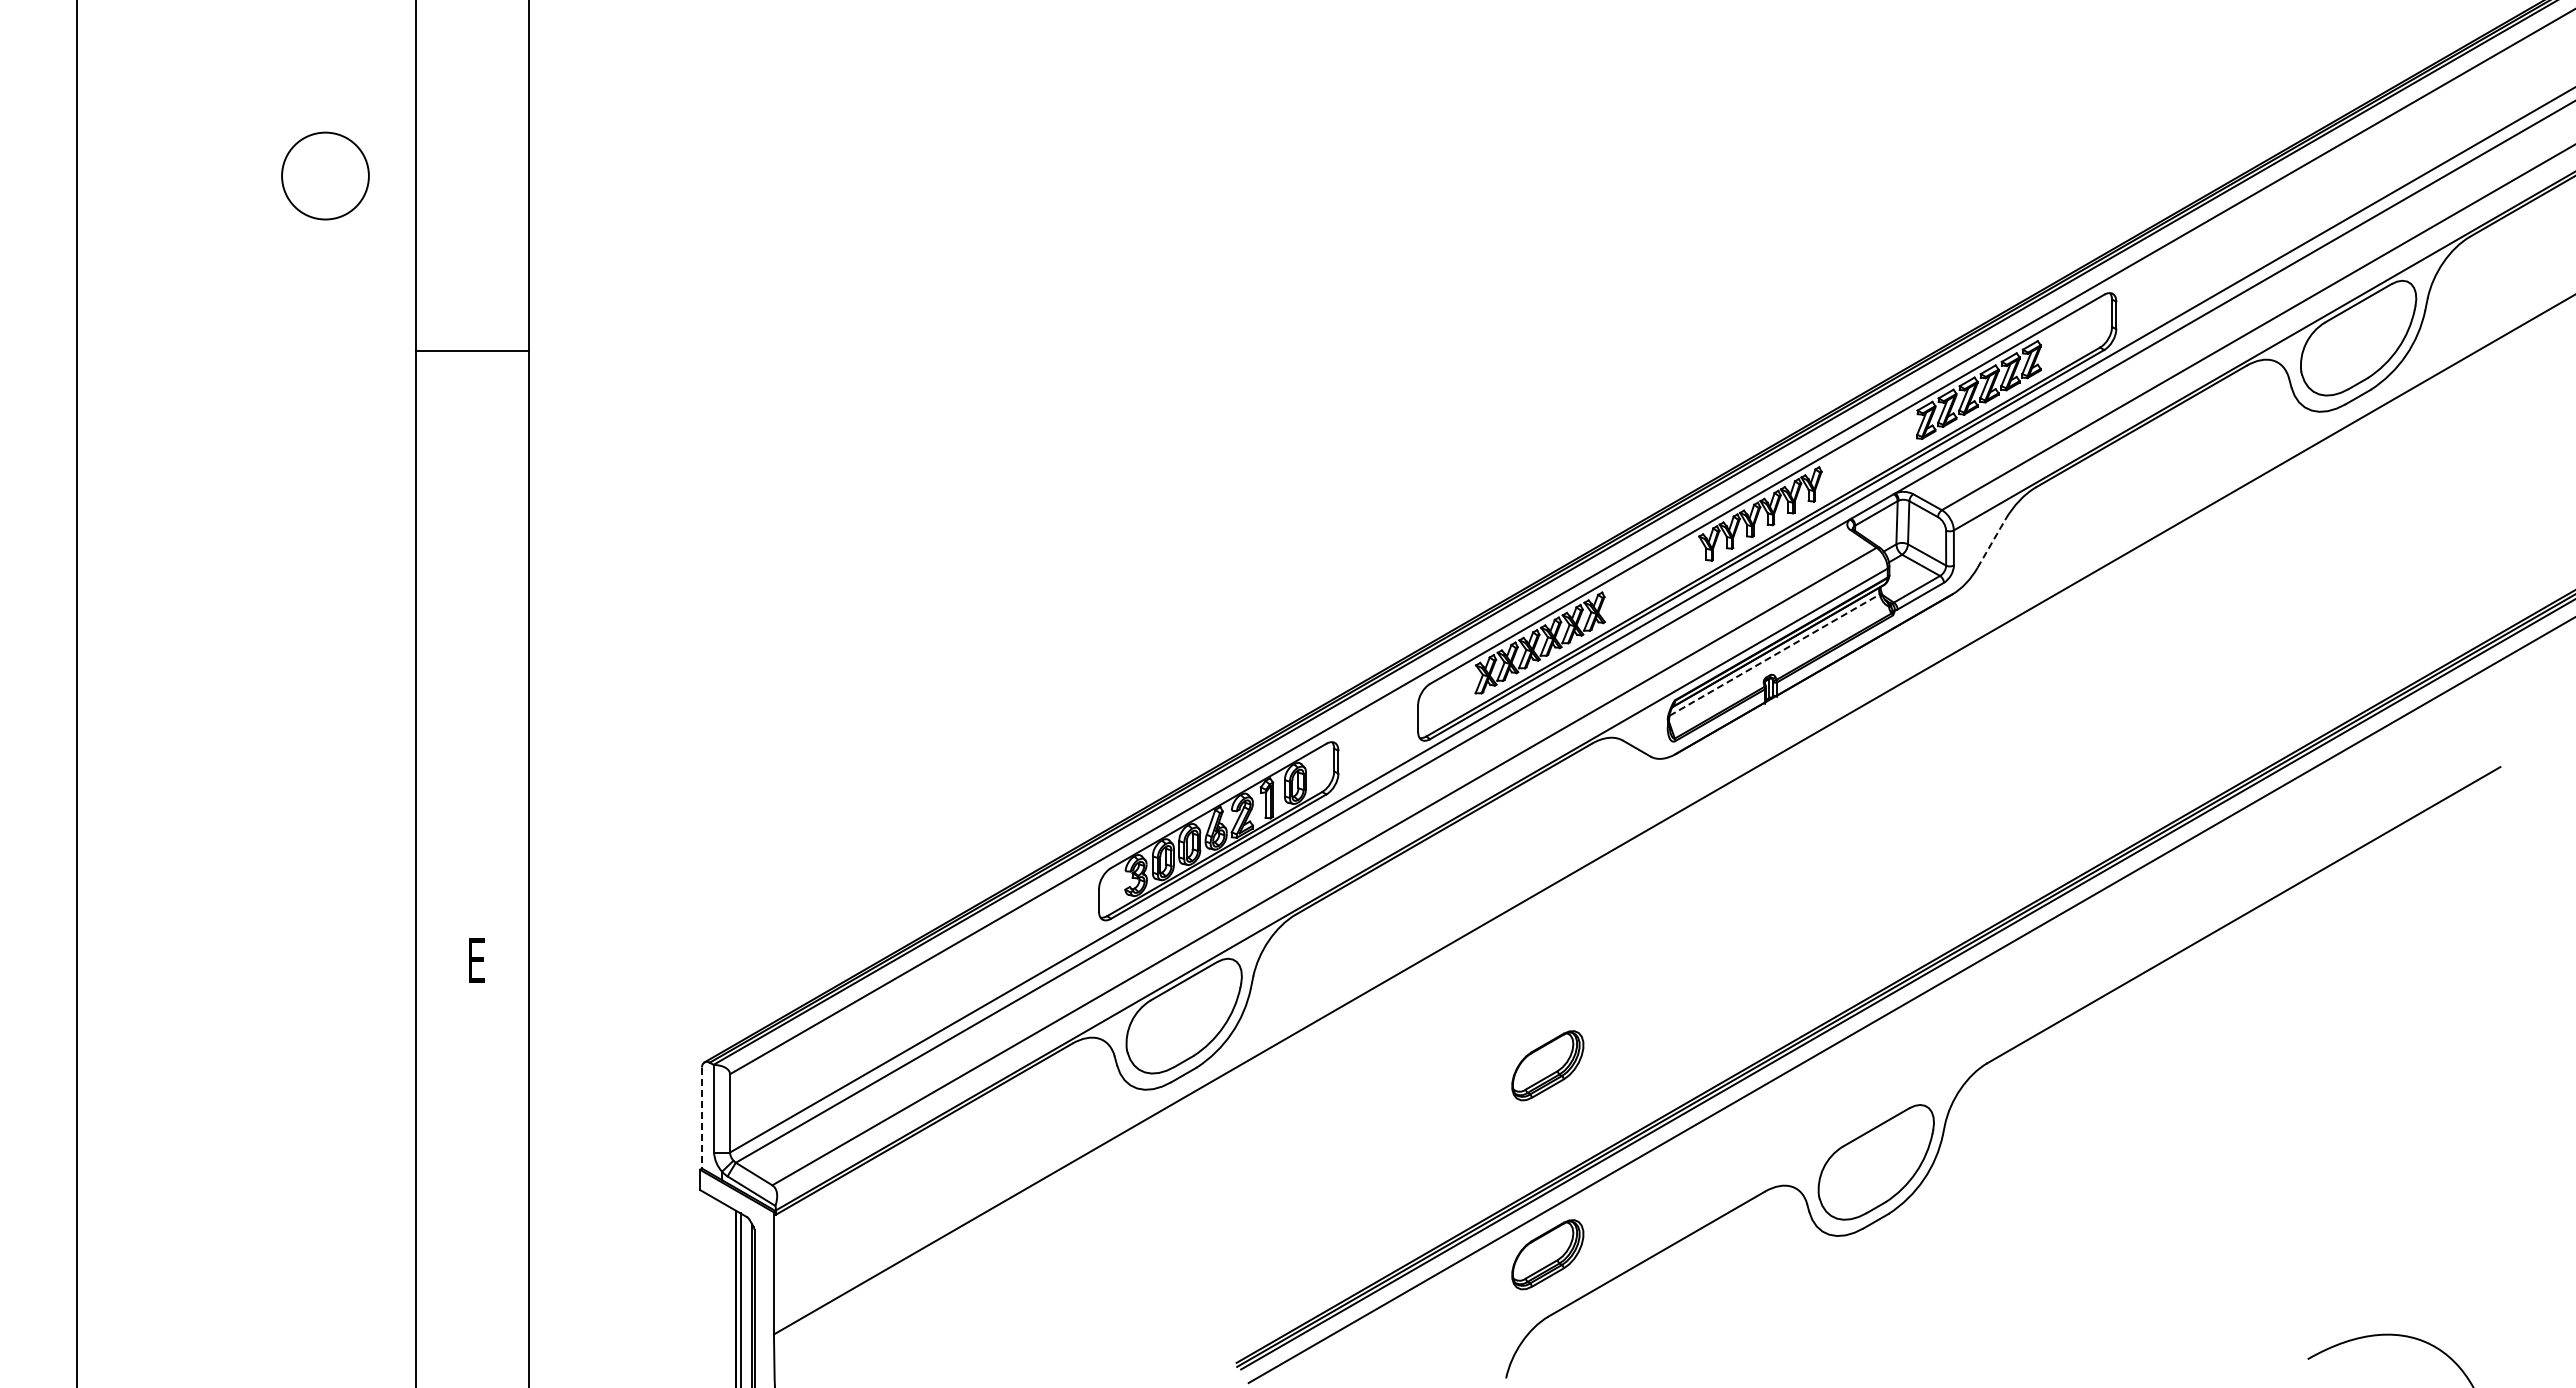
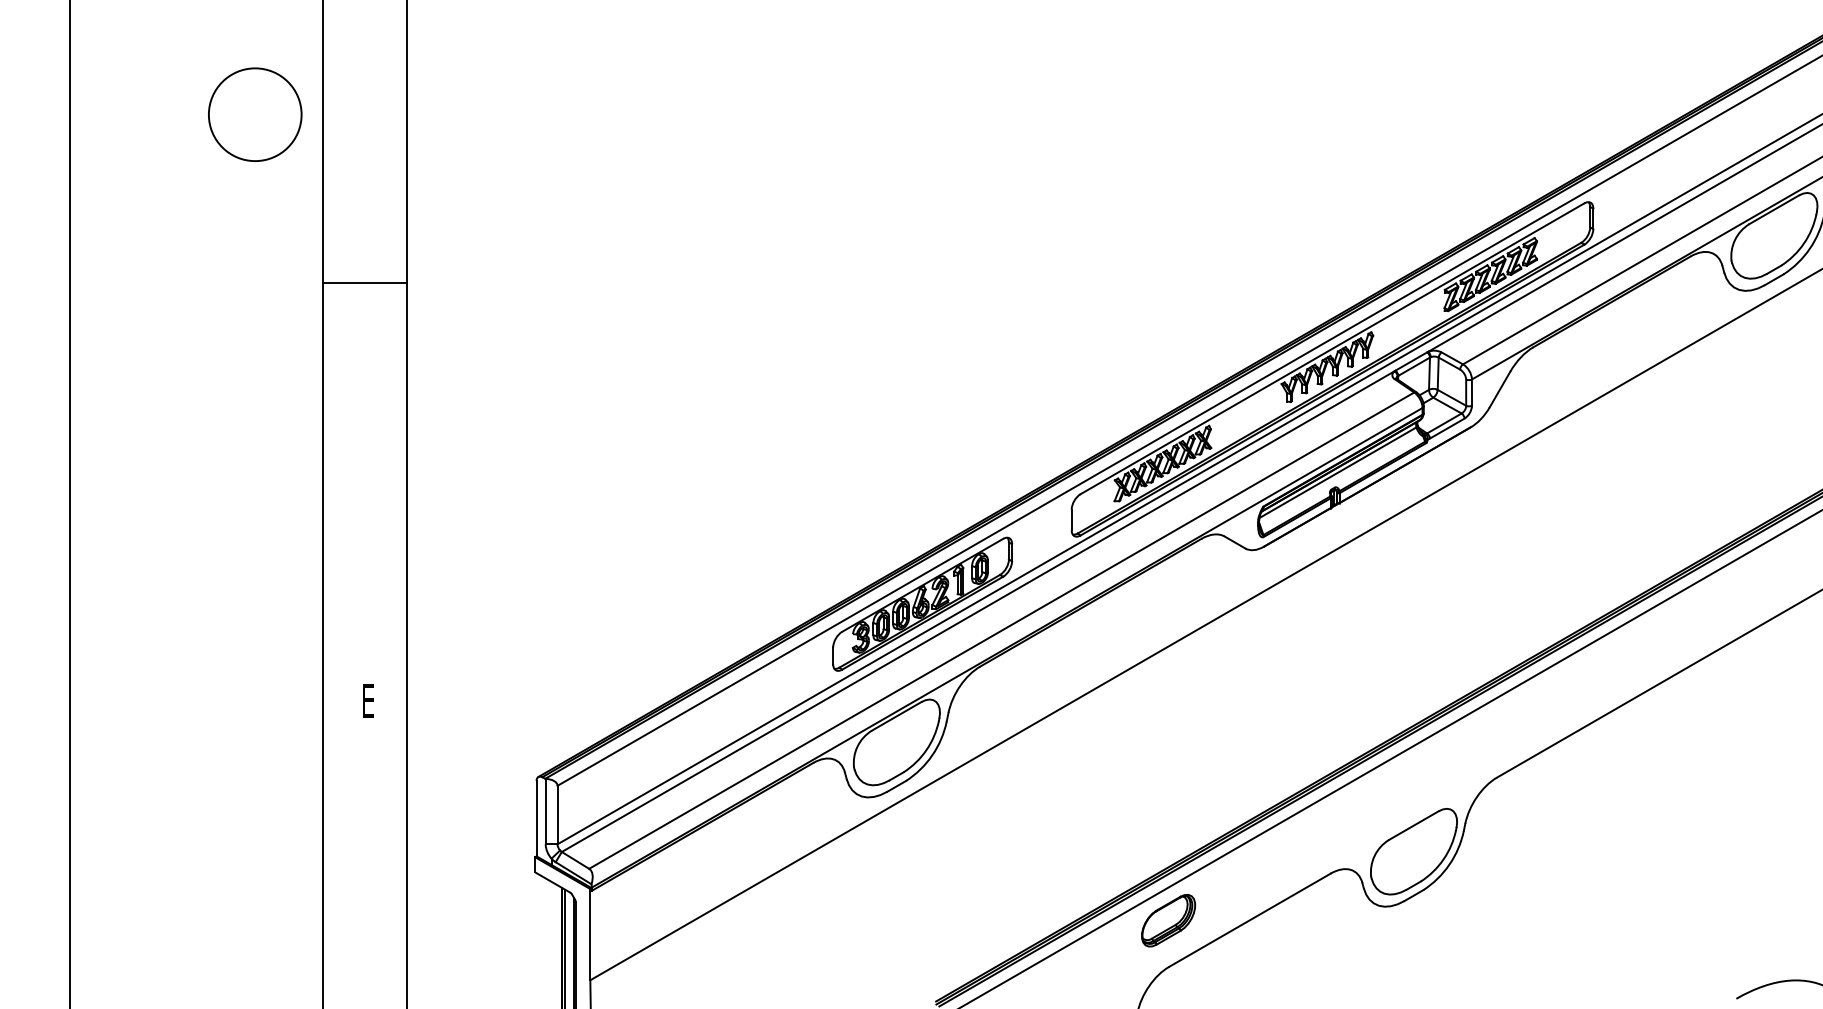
circle: (325, 175) -> (255, 114), size x1.43
line: (471, 350) -> (364, 283), moved
line: (1991, 543) -> (1500, 389), dashed -> solid
line: (1775, 654) -> (1338, 472), dashed -> solid
part: (1547, 1065) -> (1168, 779), removed
line: (702, 1118) -> (536, 818), dashed -> solid

